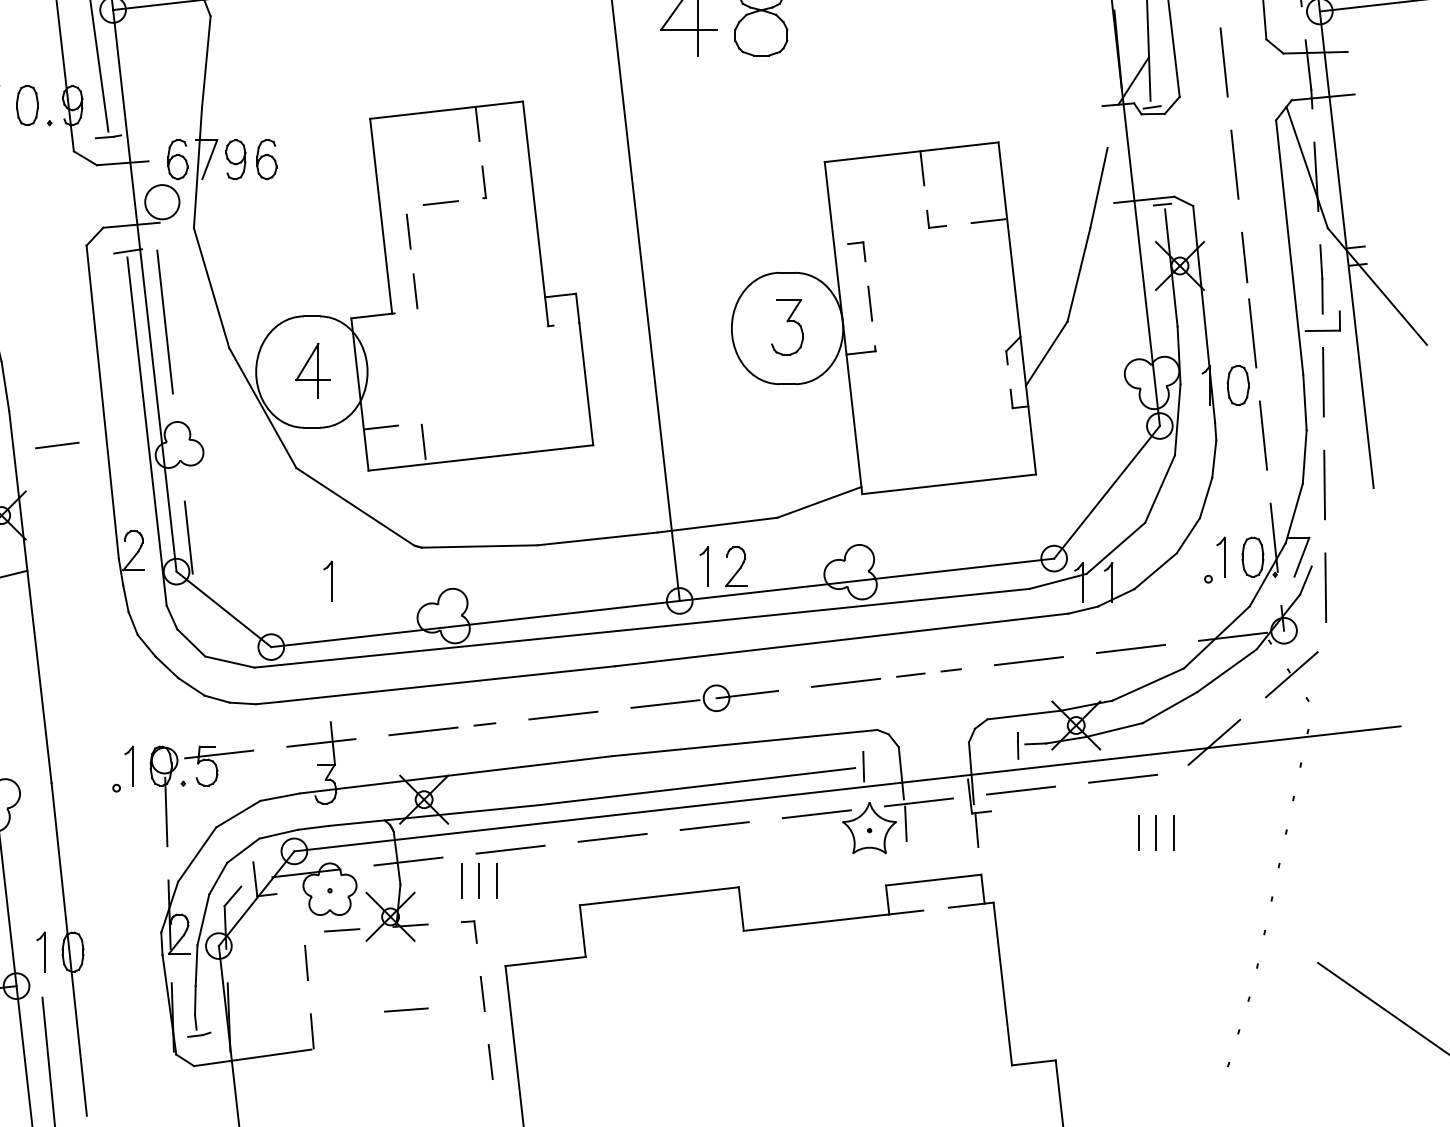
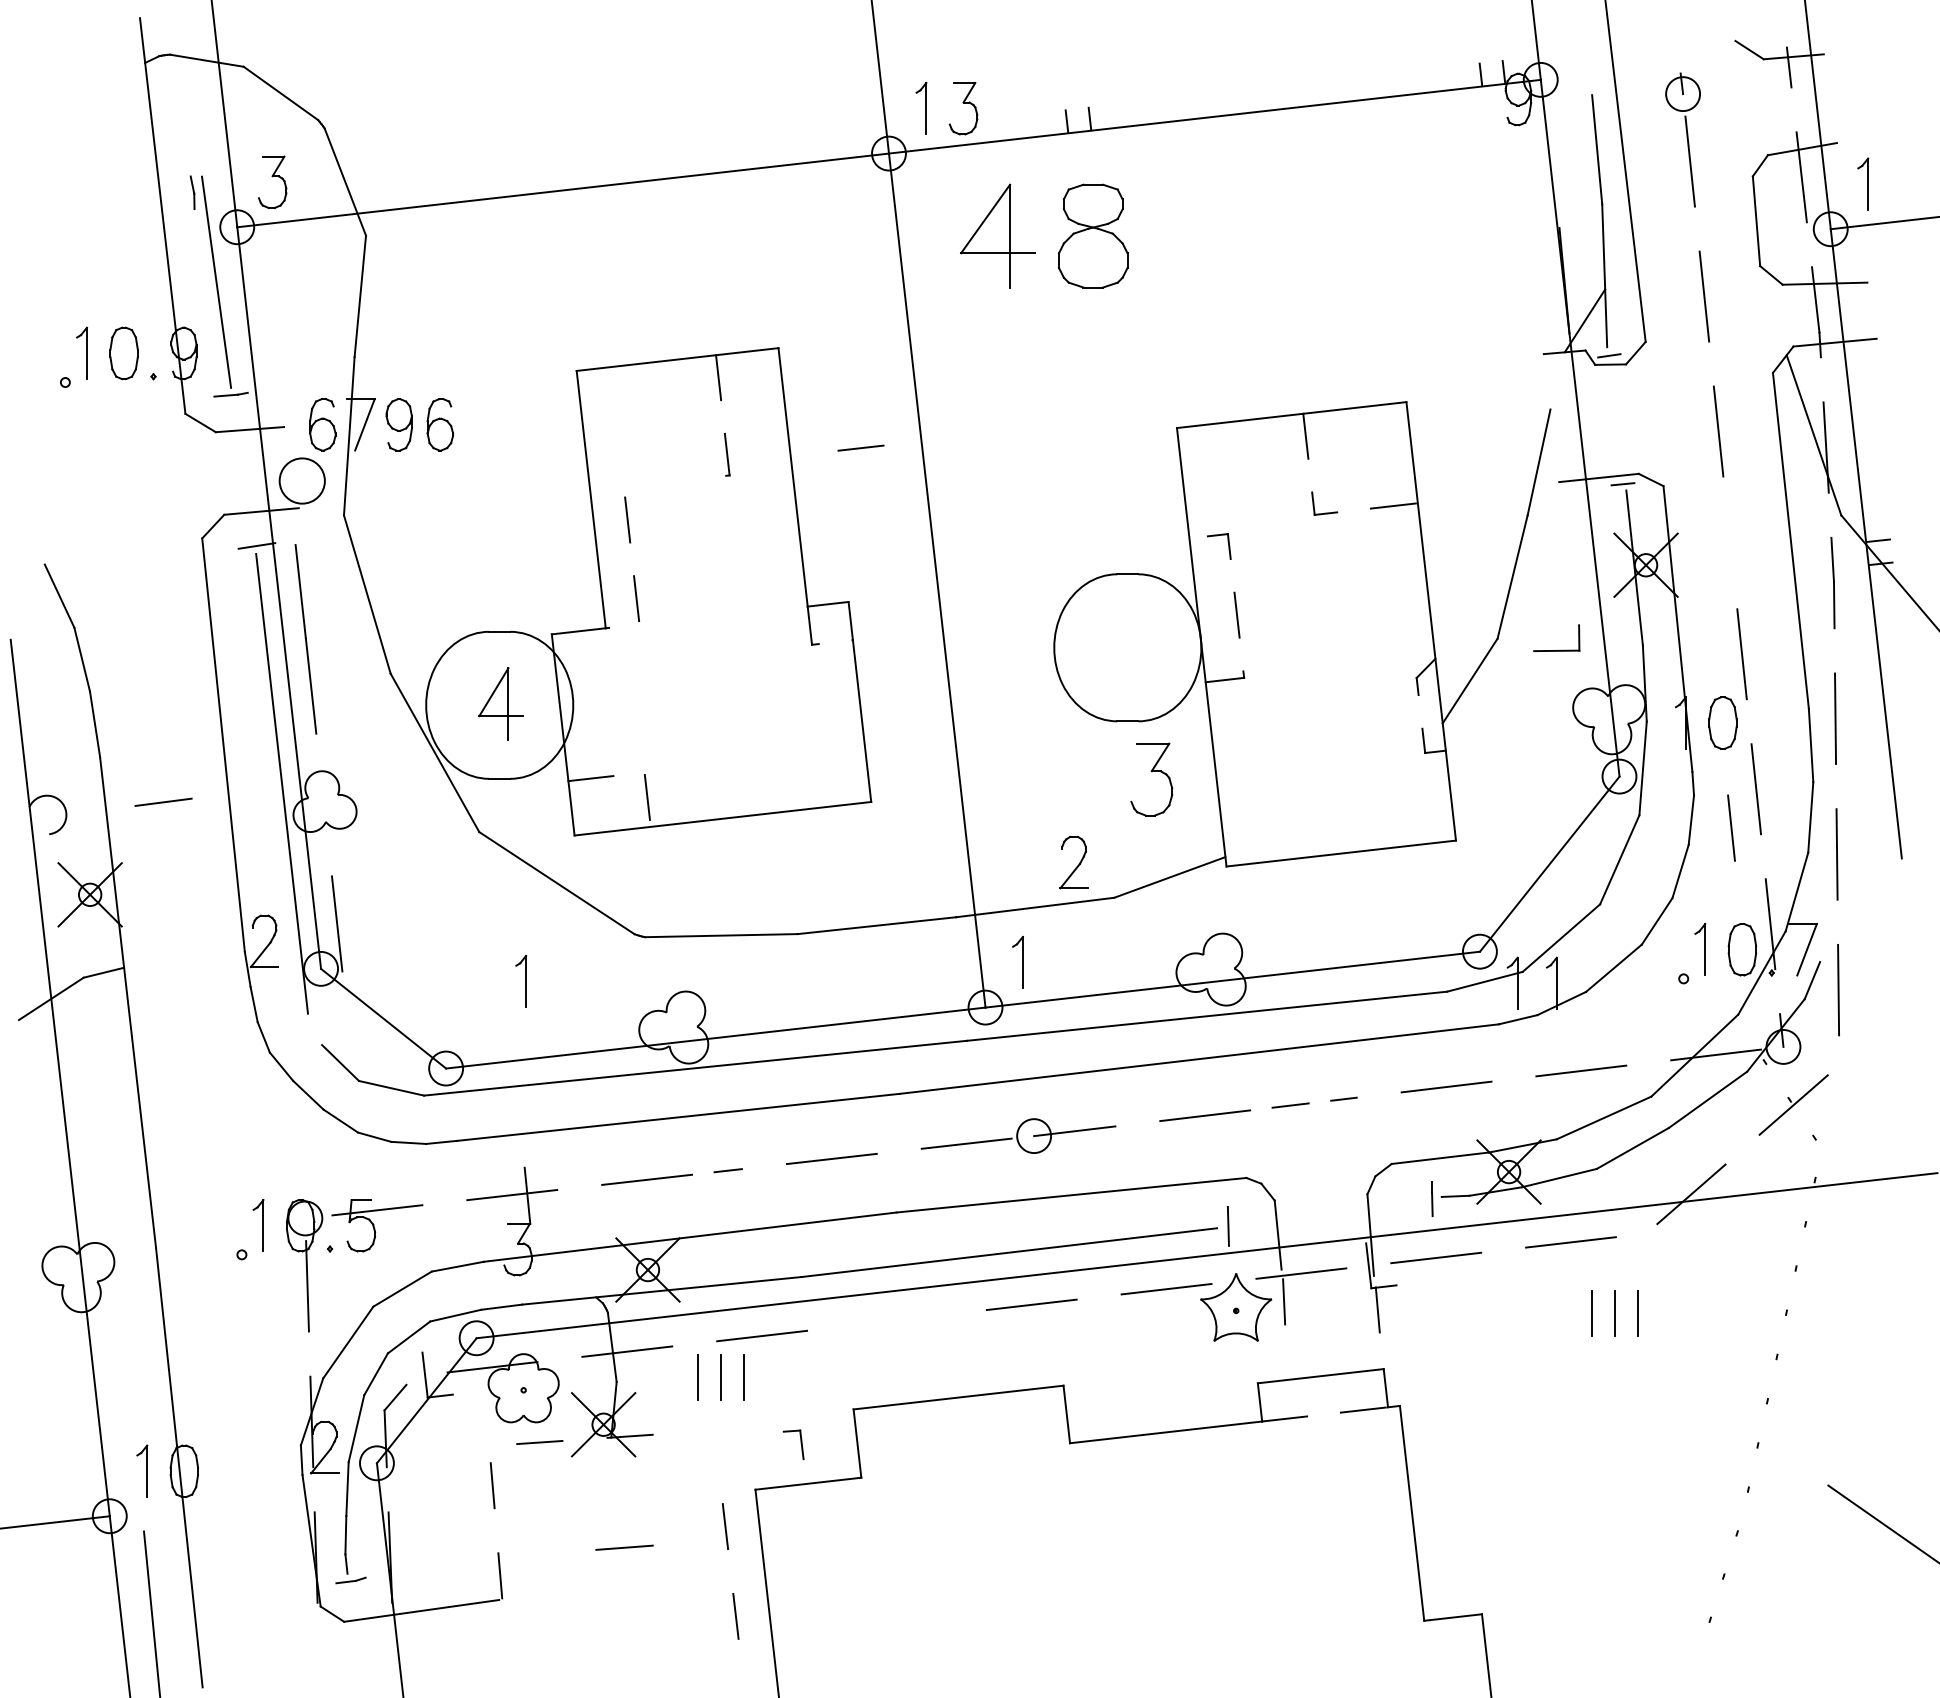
line: (440, 202) -> (860, 447), moved
line: (1244, 257) -> (1731, 827), moved
part: (788, 322) -> (1152, 772), moved
part: (1325, 329) -> (1560, 649), moved
part: (735, 566) -> (1073, 862), moved
line: (171, 617) -> (314, 1029), removed
line: (612, 837) -> (896, 1320), removed
part: (474, 931) -> (800, 1443), moved

